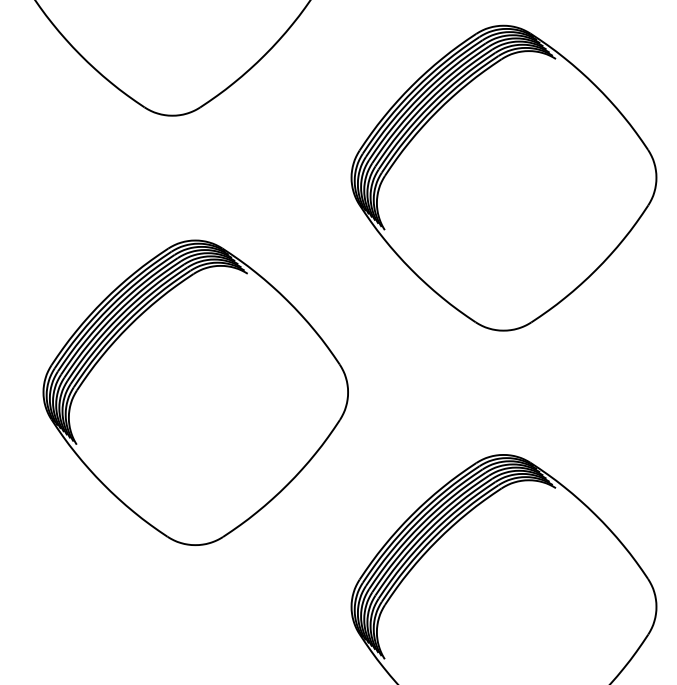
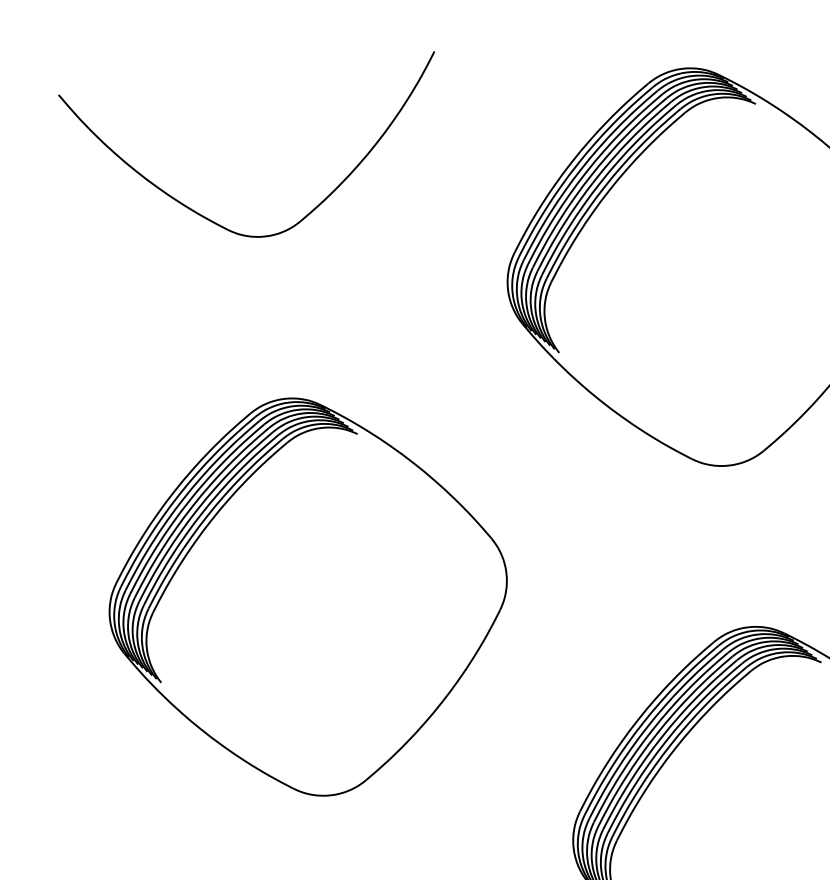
part: (195, 392) -> (307, 596), moved

